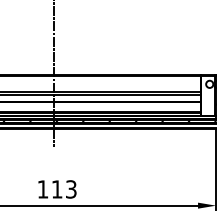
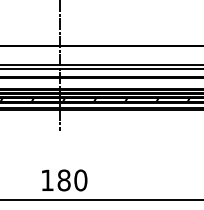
text: (63, 189) -> (71, 180), 113 -> 180

